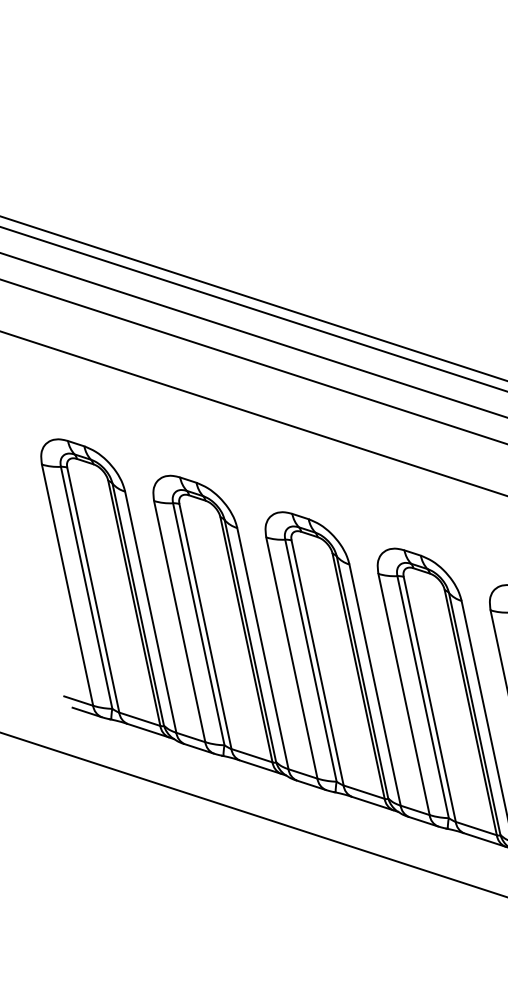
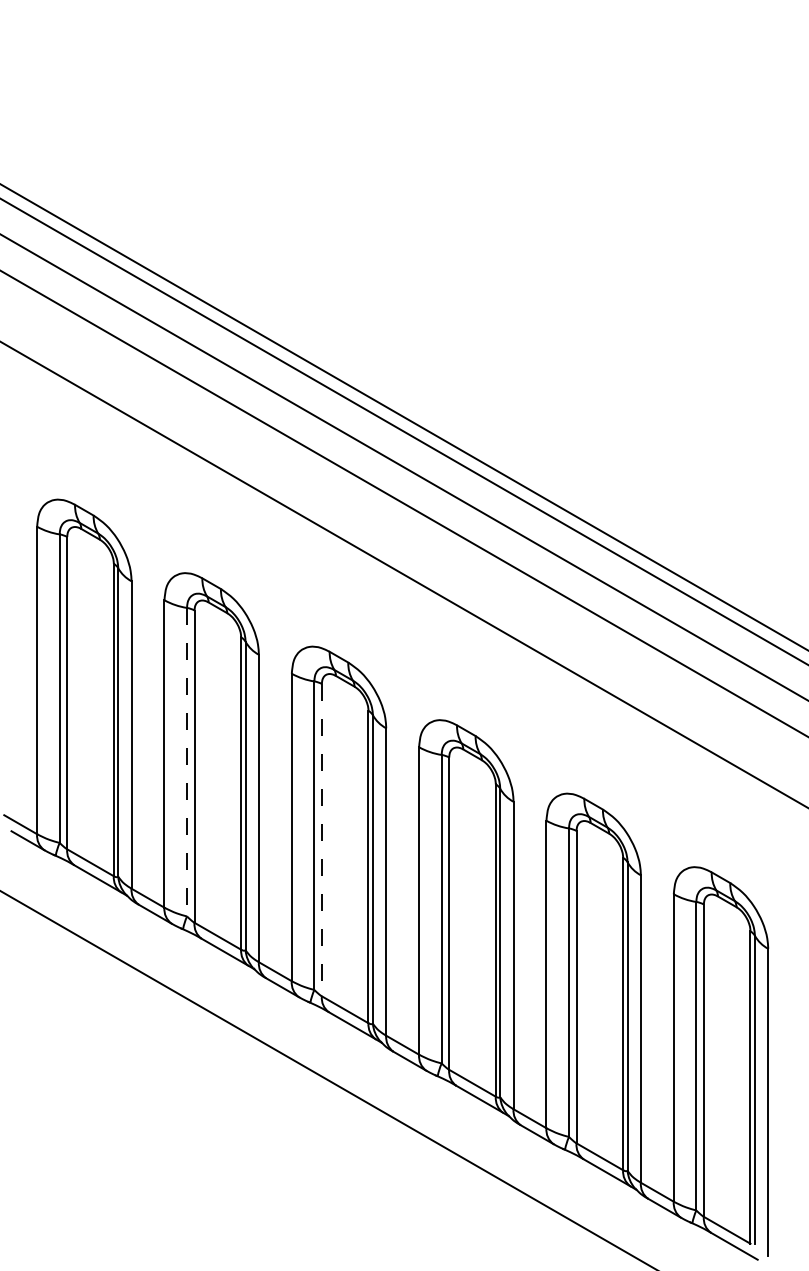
line: (199, 624) -> (187, 762), solid -> dashed
line: (317, 663) -> (321, 840), solid -> dashed

